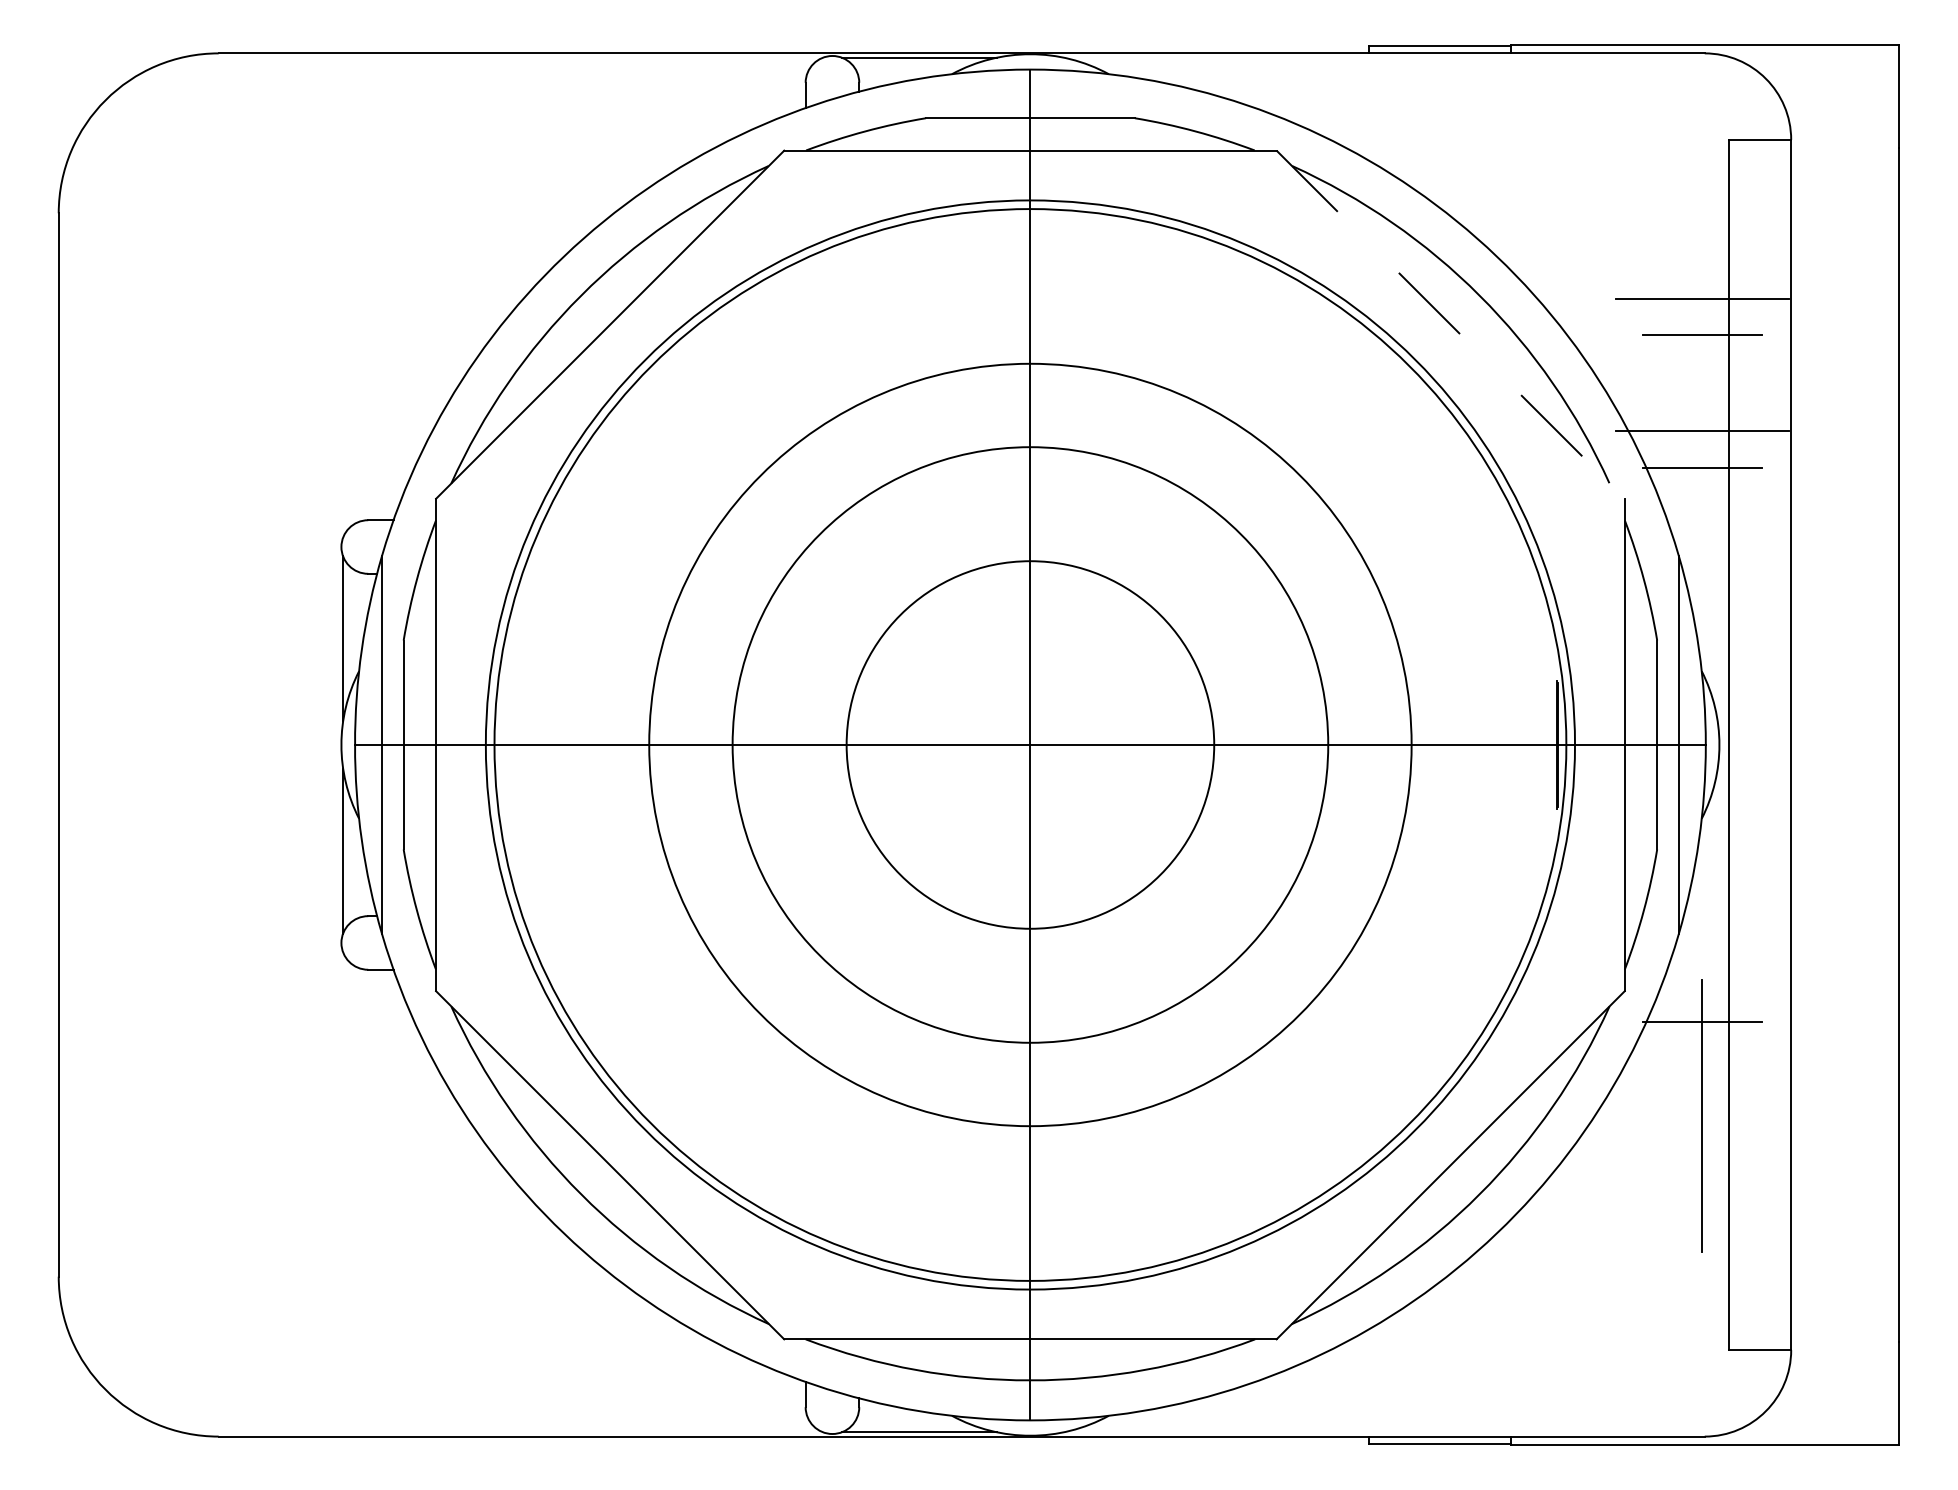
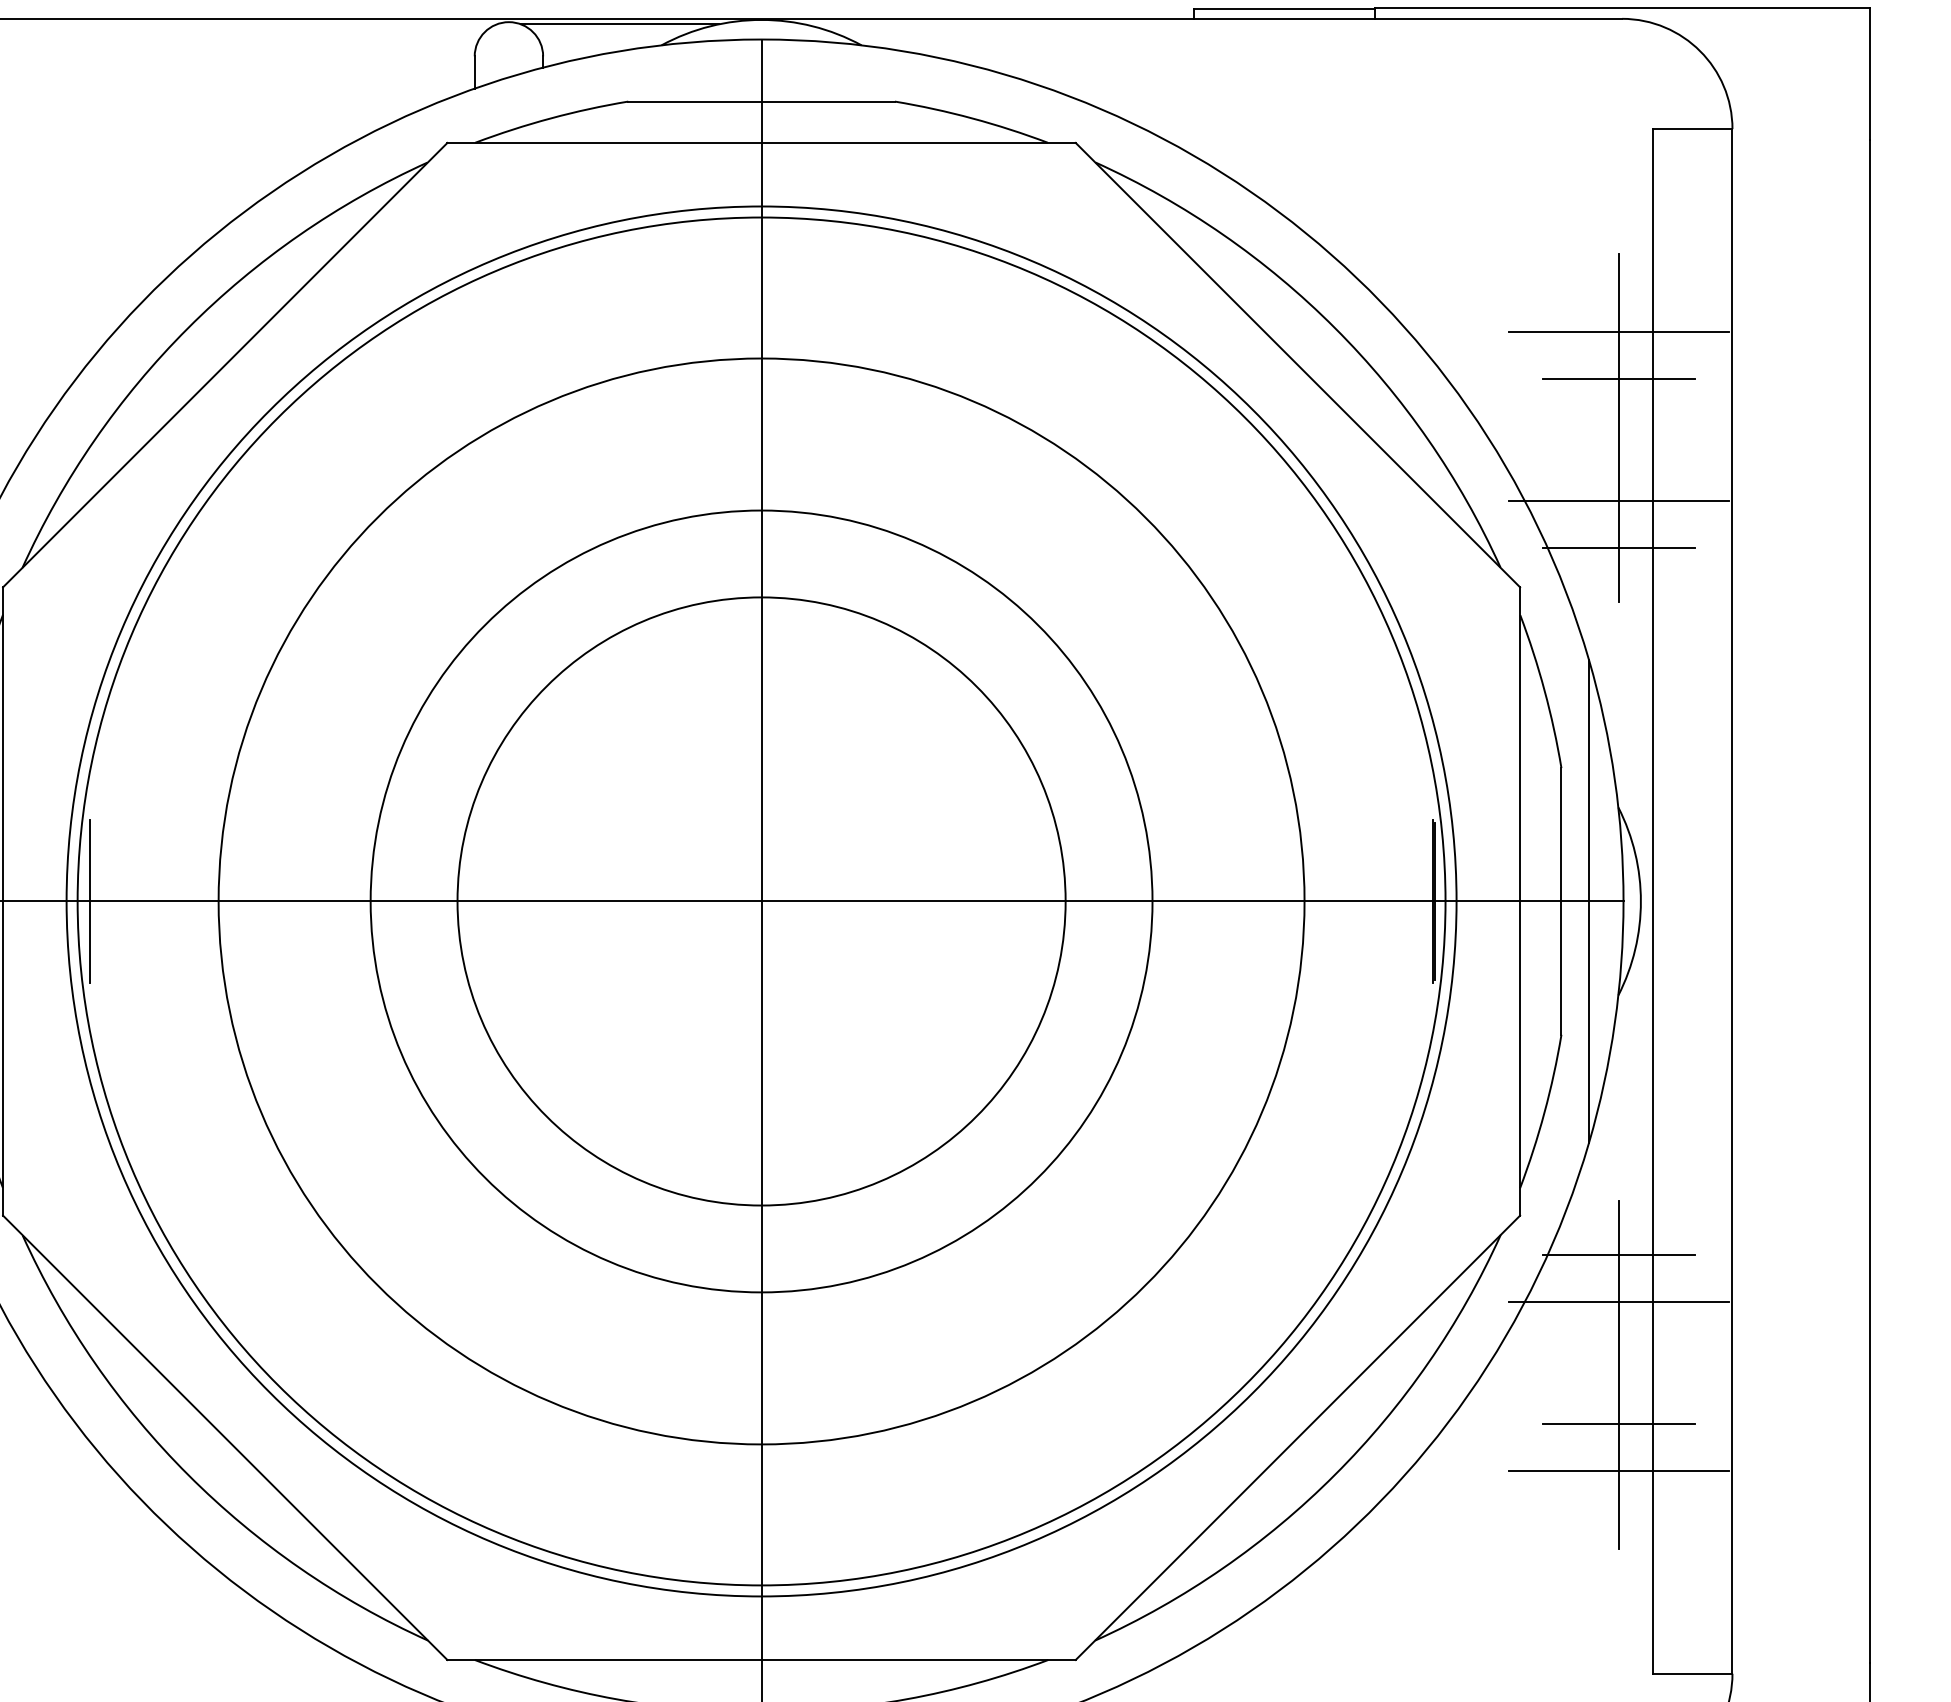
line: (1451, 325) -> (1298, 366), dashed -> solid
line: (1702, 373) -> (1619, 427), added
line: (503, 744) -> (89, 900), added
circle: (1029, 744) -> (760, 900), size x1.43
circle: (1030, 744) -> (761, 900), size x0.62
circle: (1030, 744) -> (761, 900), size x1.67
line: (1701, 1058) -> (1618, 1301), added
line: (1701, 1154) -> (1618, 1424), added
line: (1701, 1191) -> (1618, 1471), added

